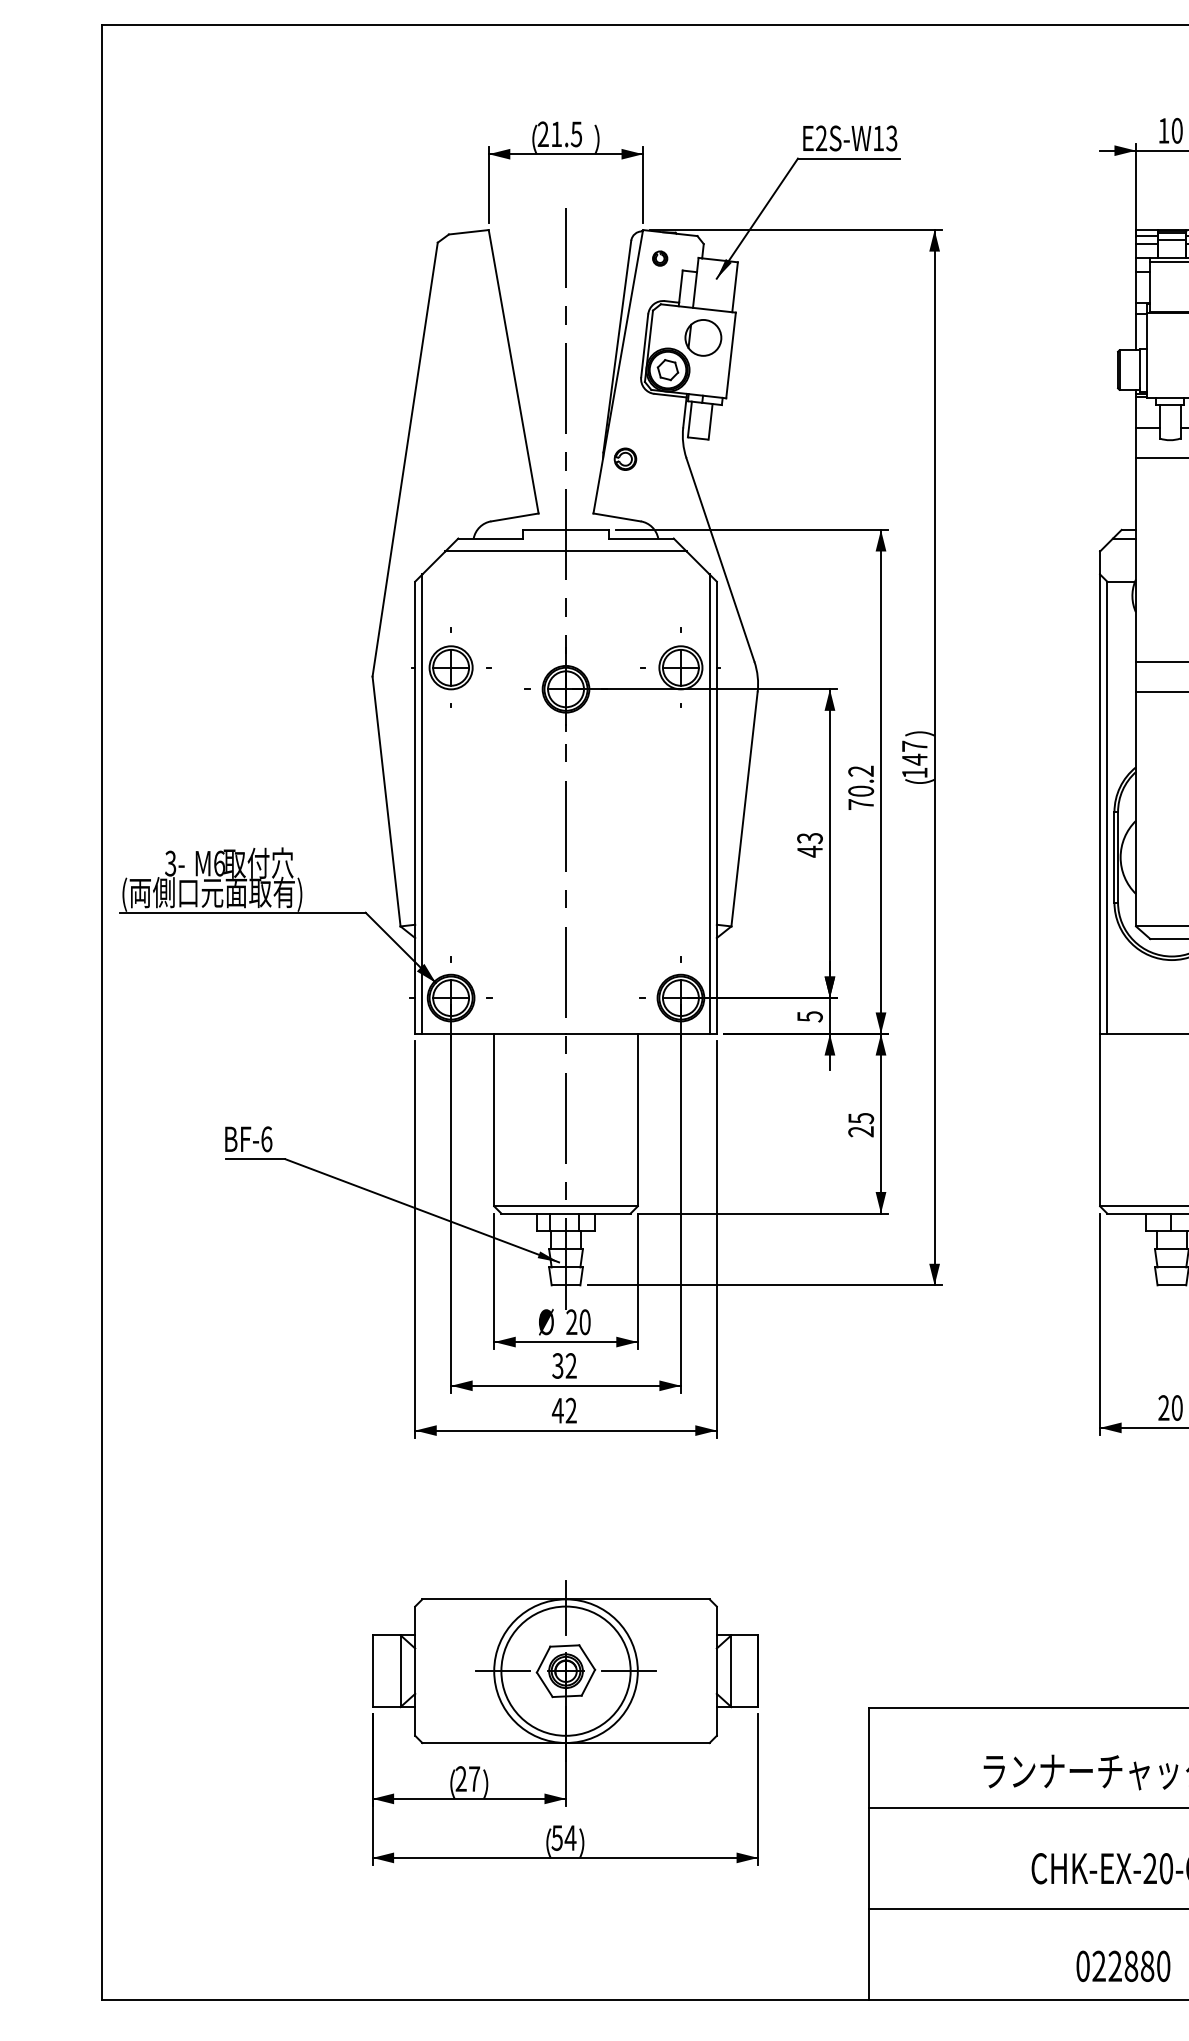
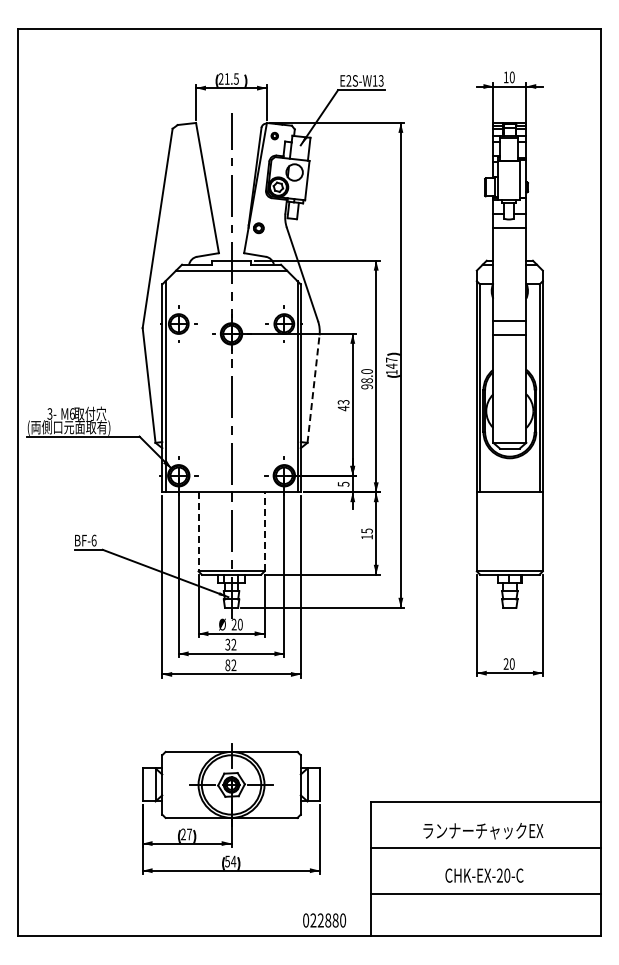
text: (859, 788) -> (366, 379), 70.2 -> 98.0
line: (744, 808) -> (313, 388), solid -> dashed
line: (494, 1119) -> (198, 531), solid -> dashed
line: (637, 1119) -> (264, 531), solid -> dashed
text: (859, 1130) -> (366, 536), 25 -> 15
text: (557, 1411) -> (227, 665), 42 -> 82
text: (1123, 1966) -> (324, 920), moved

